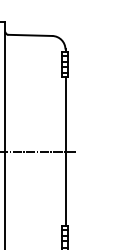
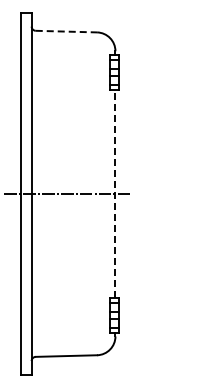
line: (30, 35) -> (66, 31), solid -> dashed
line: (65, 151) -> (115, 193), solid -> dashed

